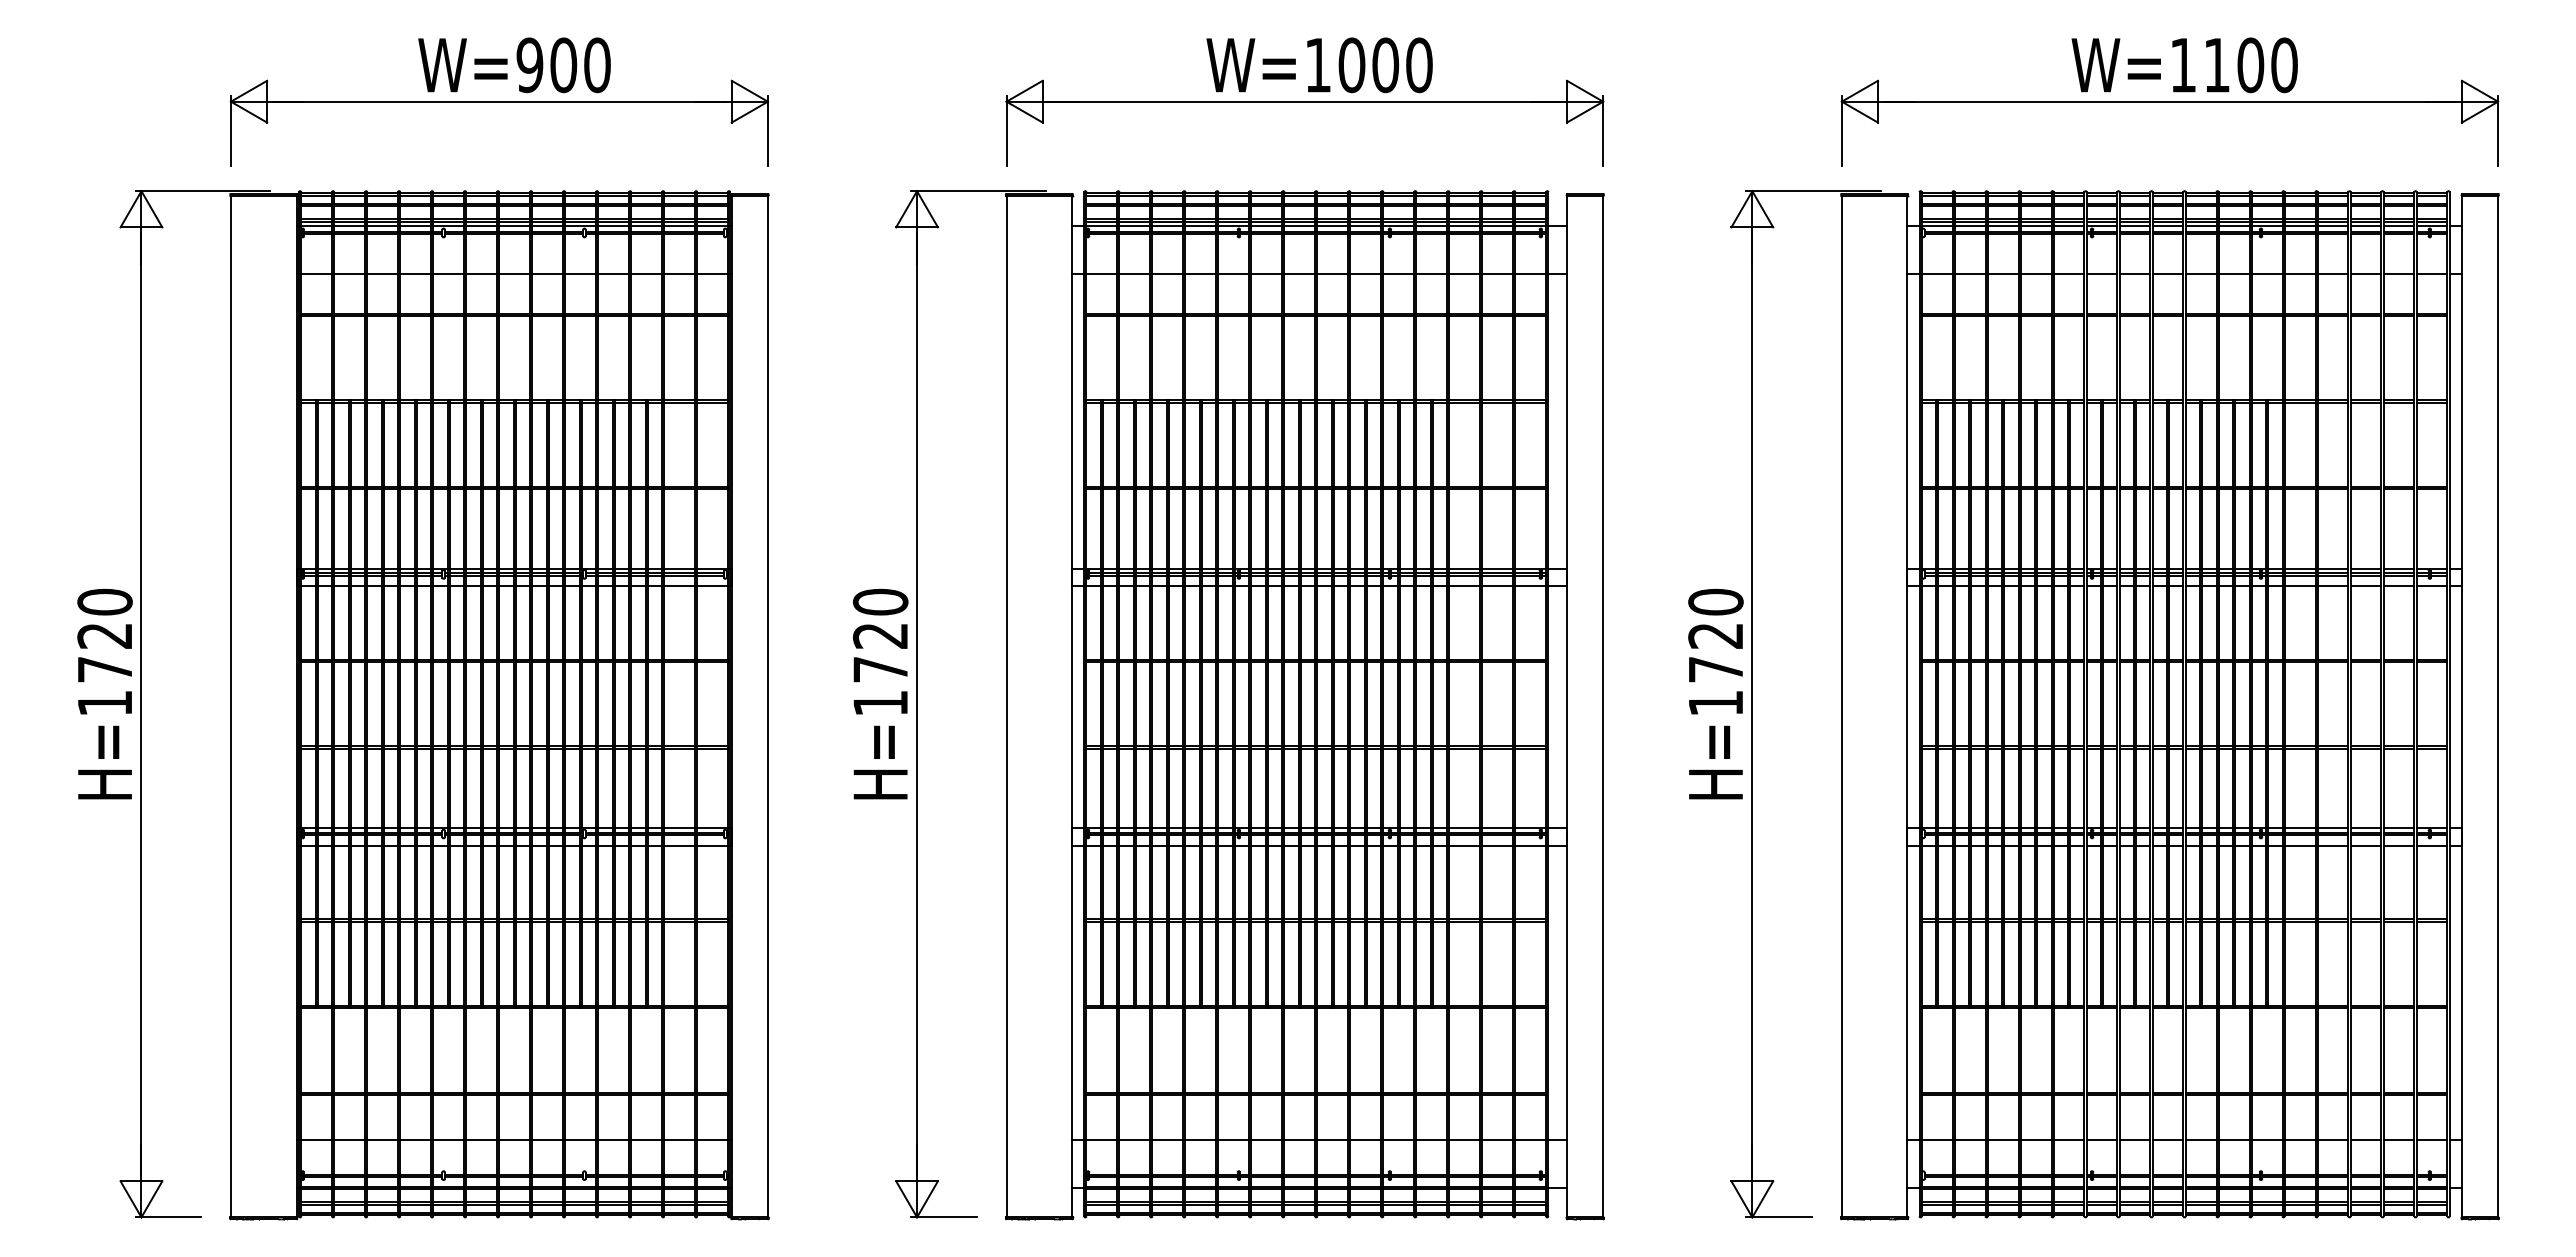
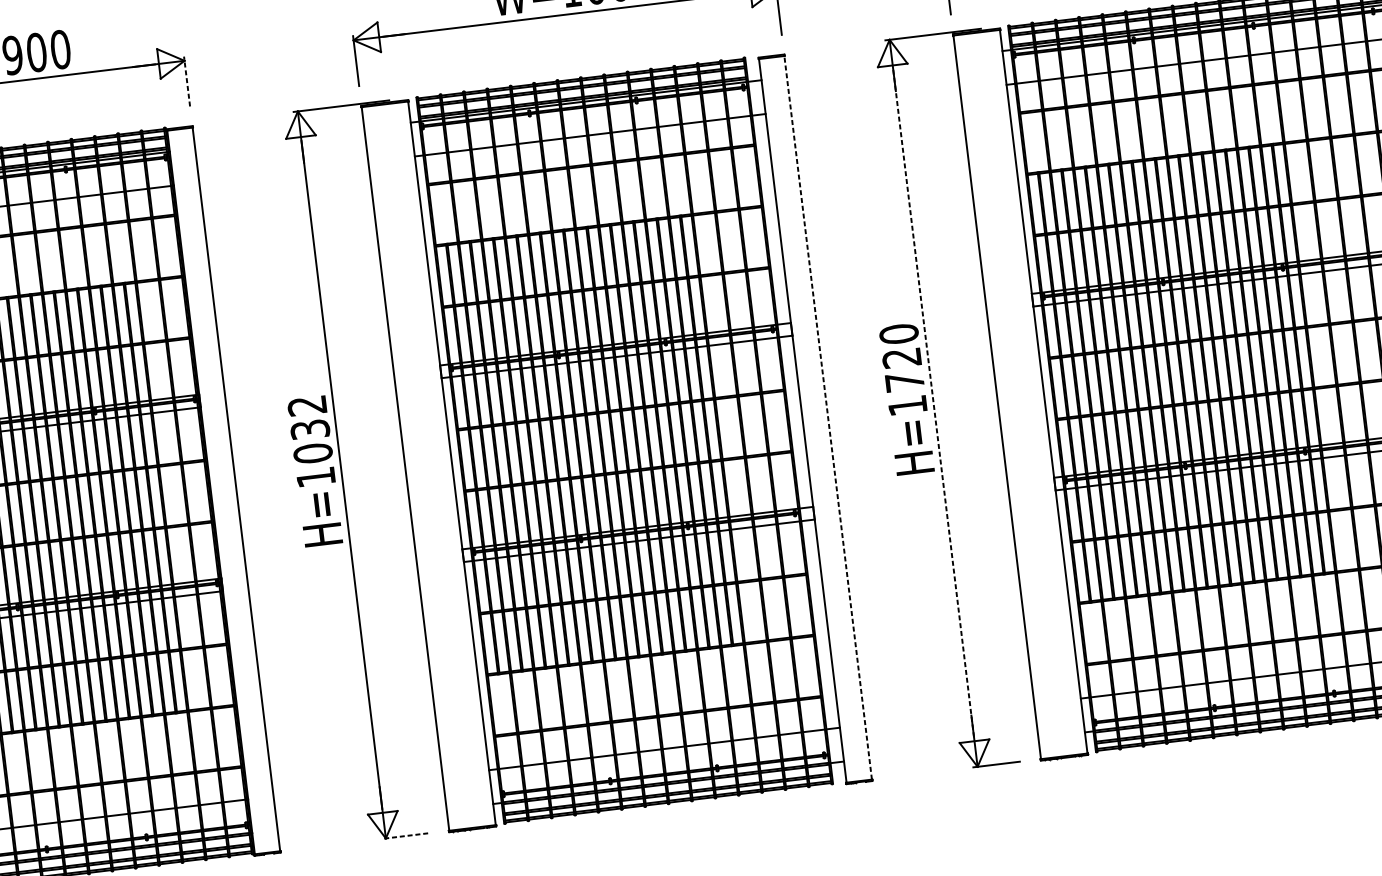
line: (767, 130) -> (186, 81), solid -> dashed
text: (880, 635) -> (310, 429), H=1720 -> H=1032
line: (1752, 703) -> (933, 402), solid -> dashed
line: (1603, 706) -> (828, 417), solid -> dashed
line: (943, 1217) -> (404, 836), solid -> dashed

